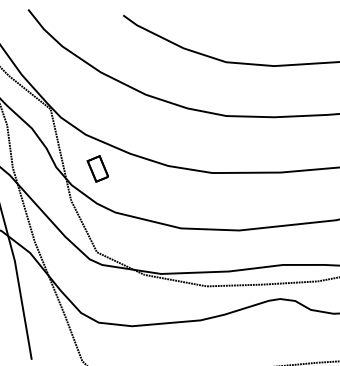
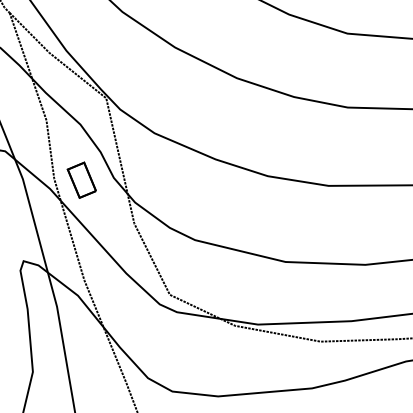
part: (97, 168) -> (81, 179), moved

